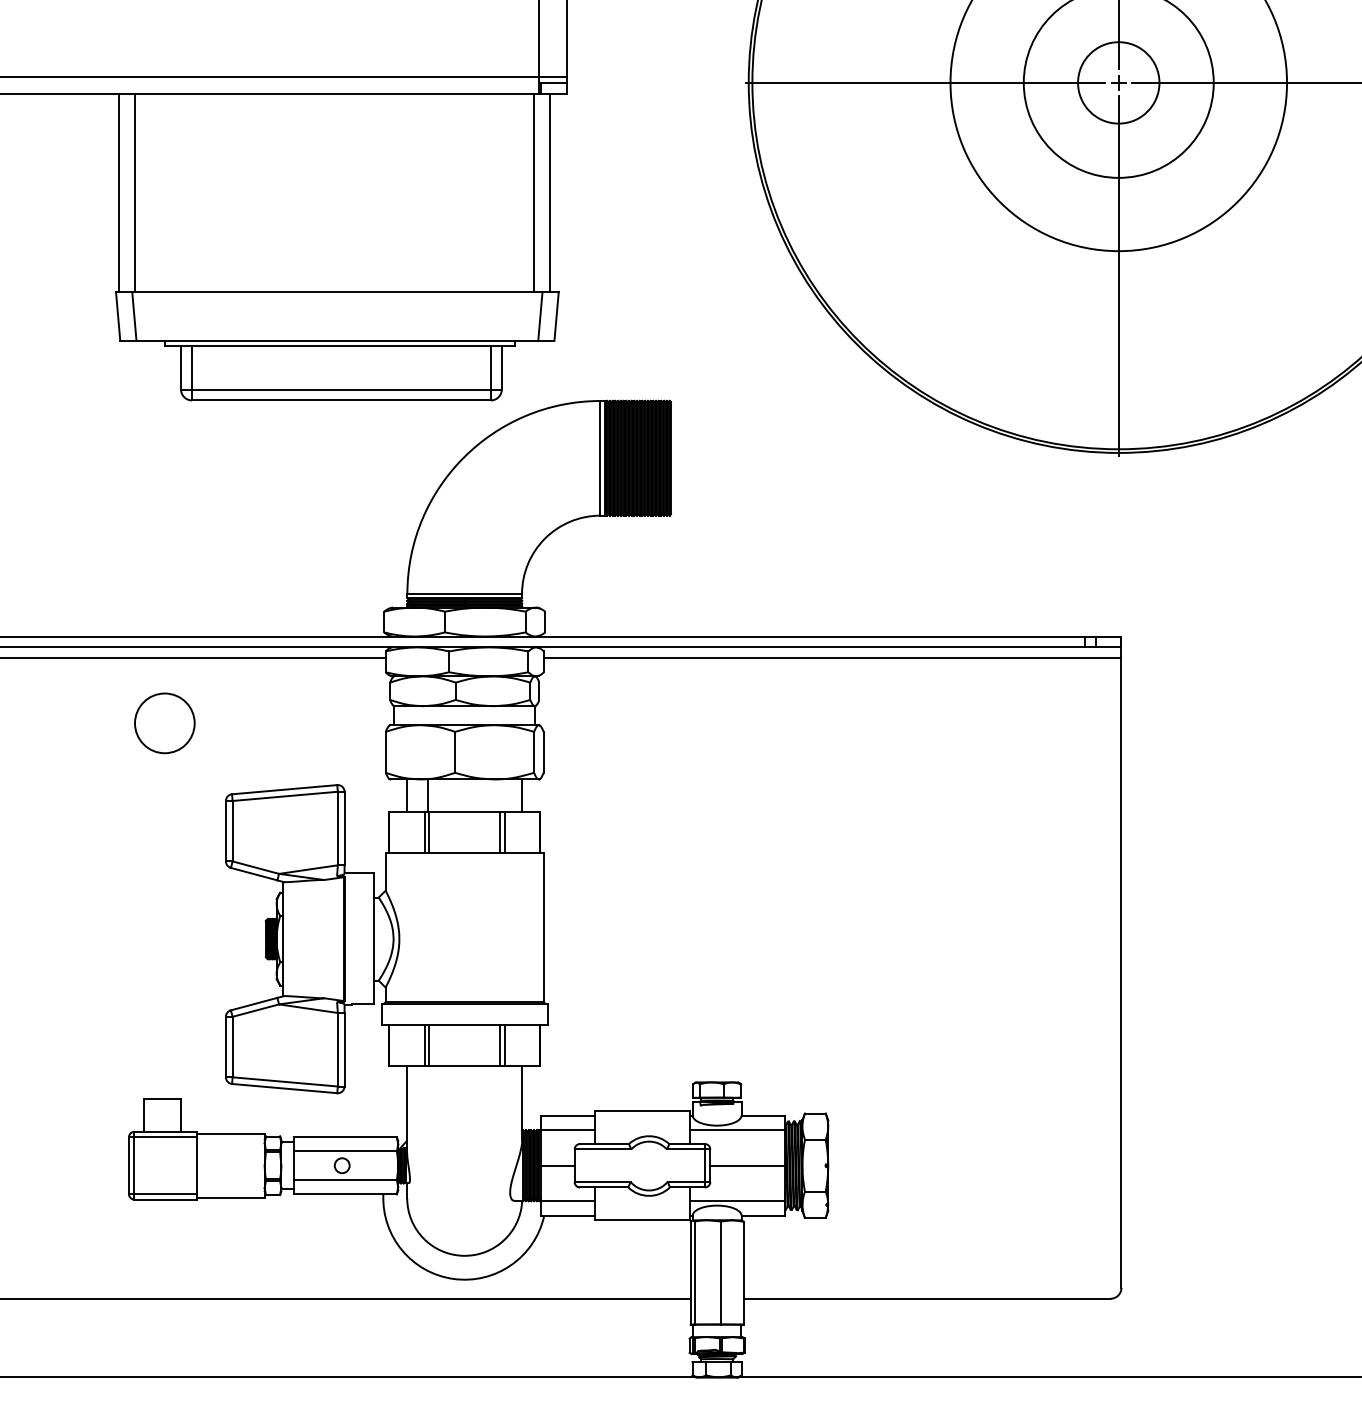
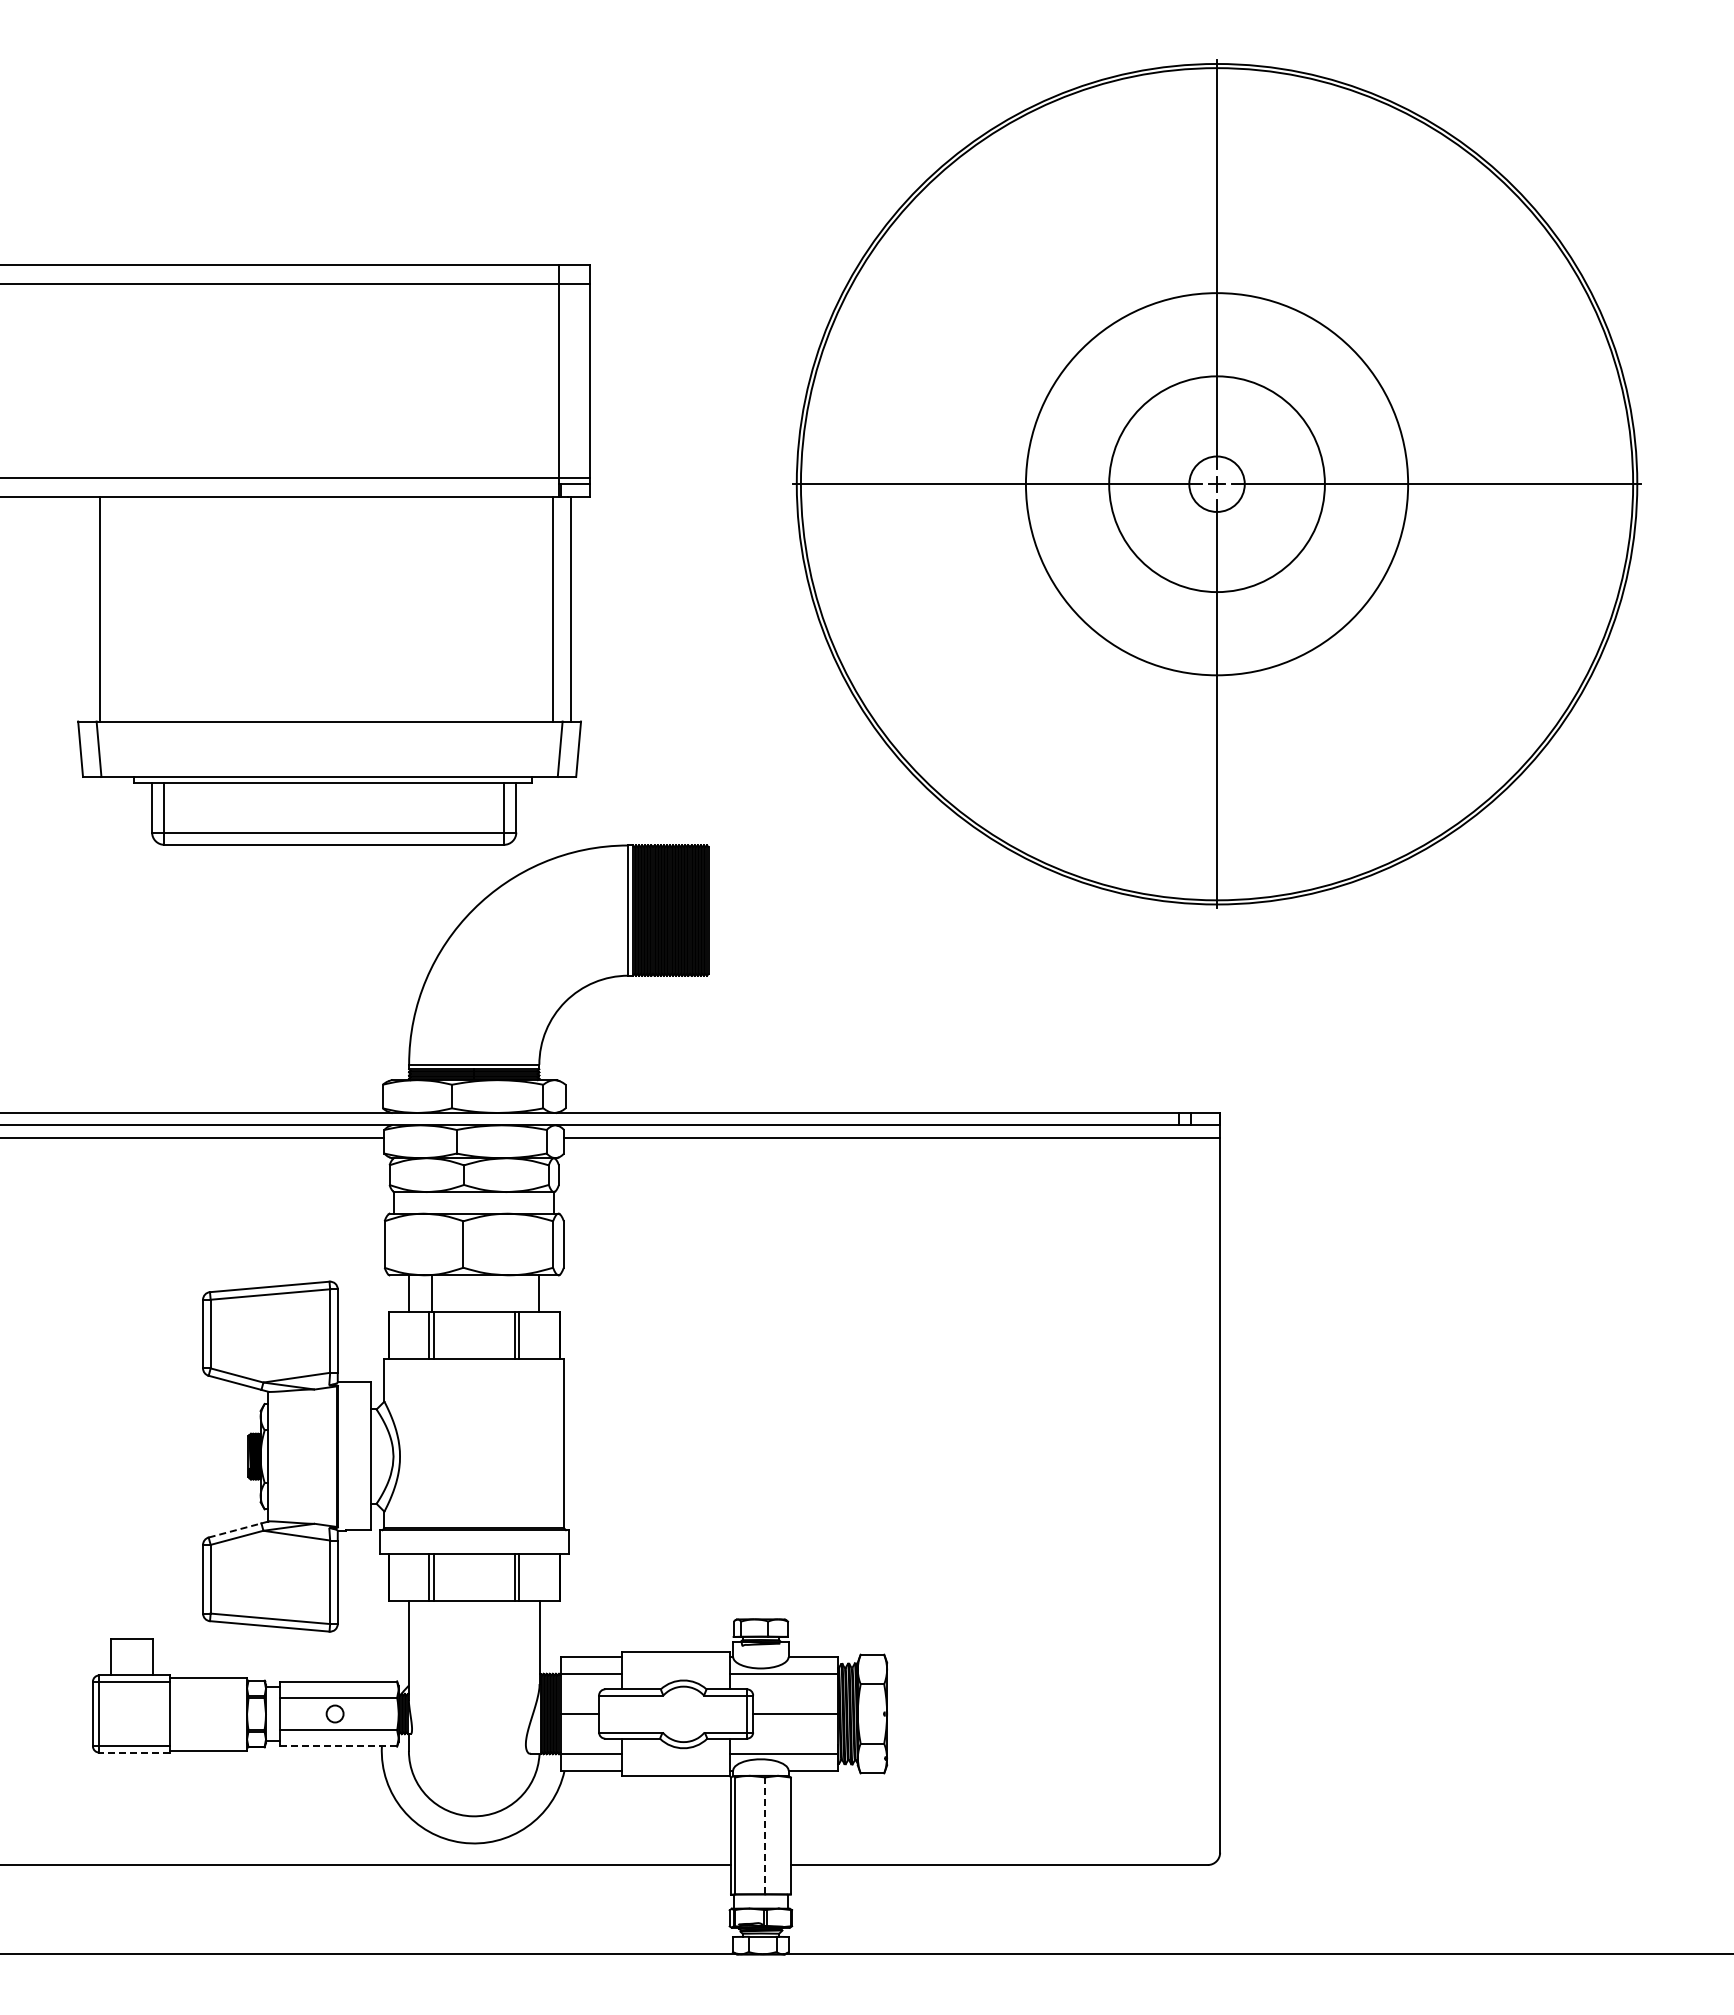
circle: (1118, 83) -> (1216, 484), size x0.6
line: (118, 192) -> (81, 608), removed
circle: (164, 723) -> (133, 1211), removed
line: (254, 1004) -> (235, 1530), solid -> dashed
line: (345, 1194) -> (338, 1746), solid -> dashed
line: (165, 1199) -> (134, 1752), solid -> dashed
line: (721, 1273) -> (765, 1836), solid -> dashed

